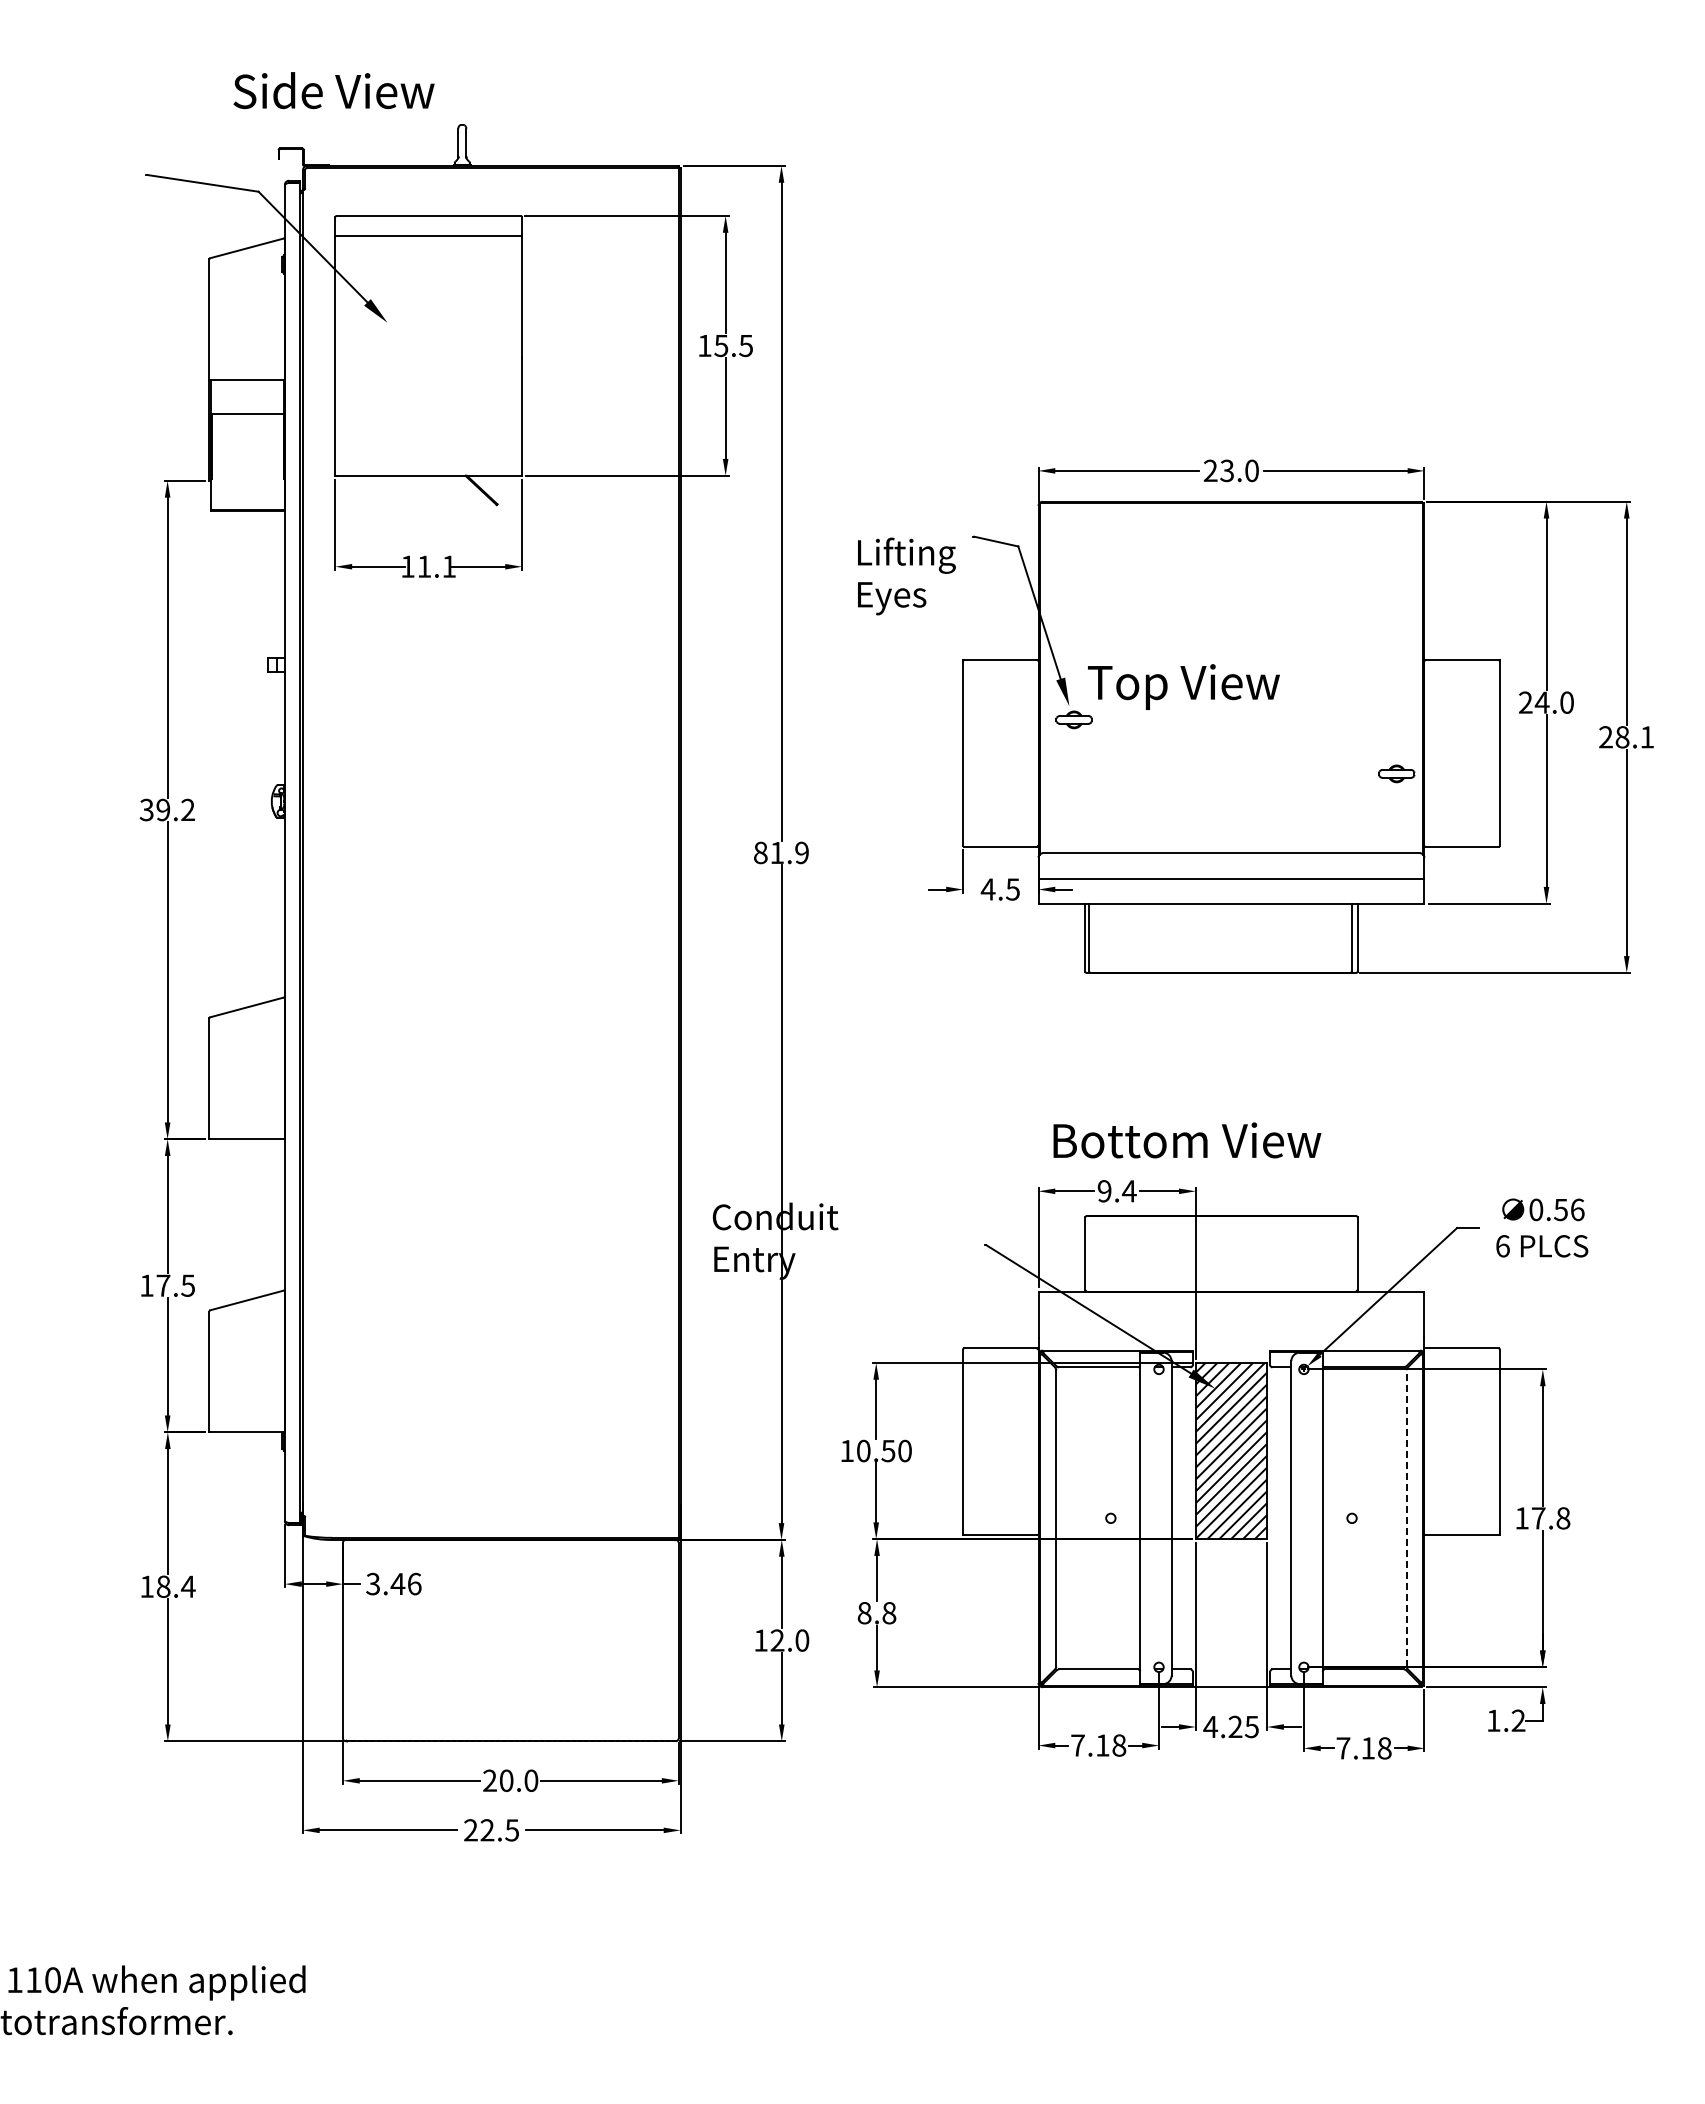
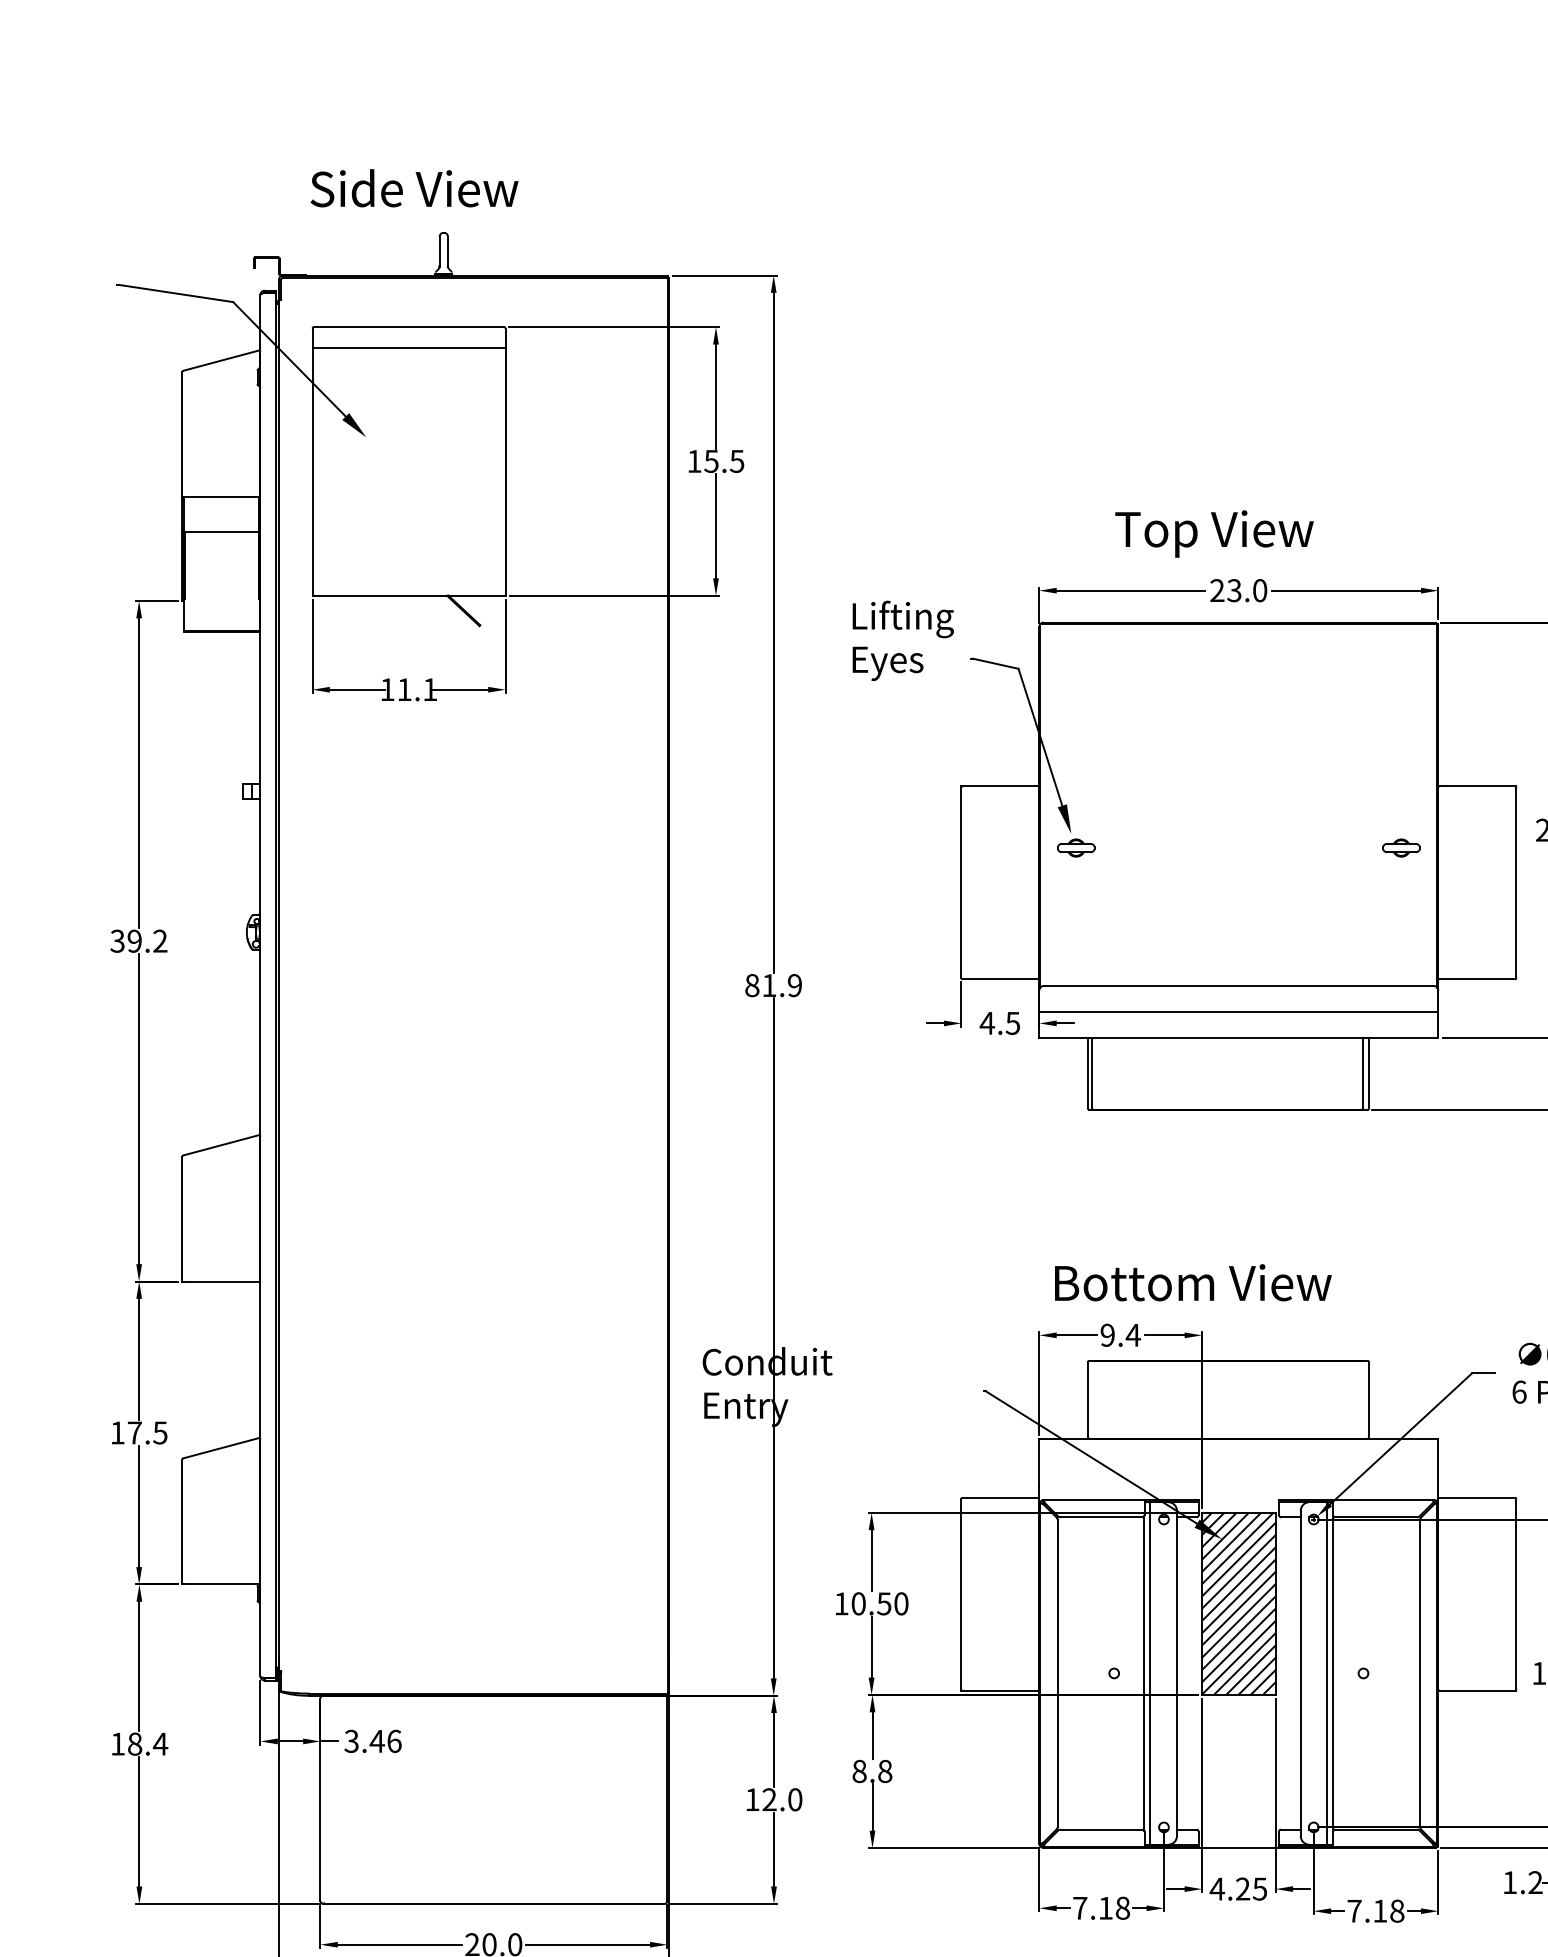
text: (333, 90) -> (413, 188), moved
text: (906, 576) -> (902, 640), moved
text: (1183, 686) -> (1214, 533), moved
part: (1396, 773) -> (1401, 847), moved
line: (1406, 1517) -> (1419, 1672), dashed -> solid
line: (1145, 1518) -> (1149, 1673), added
line: (1317, 1518) -> (1327, 1673), added

